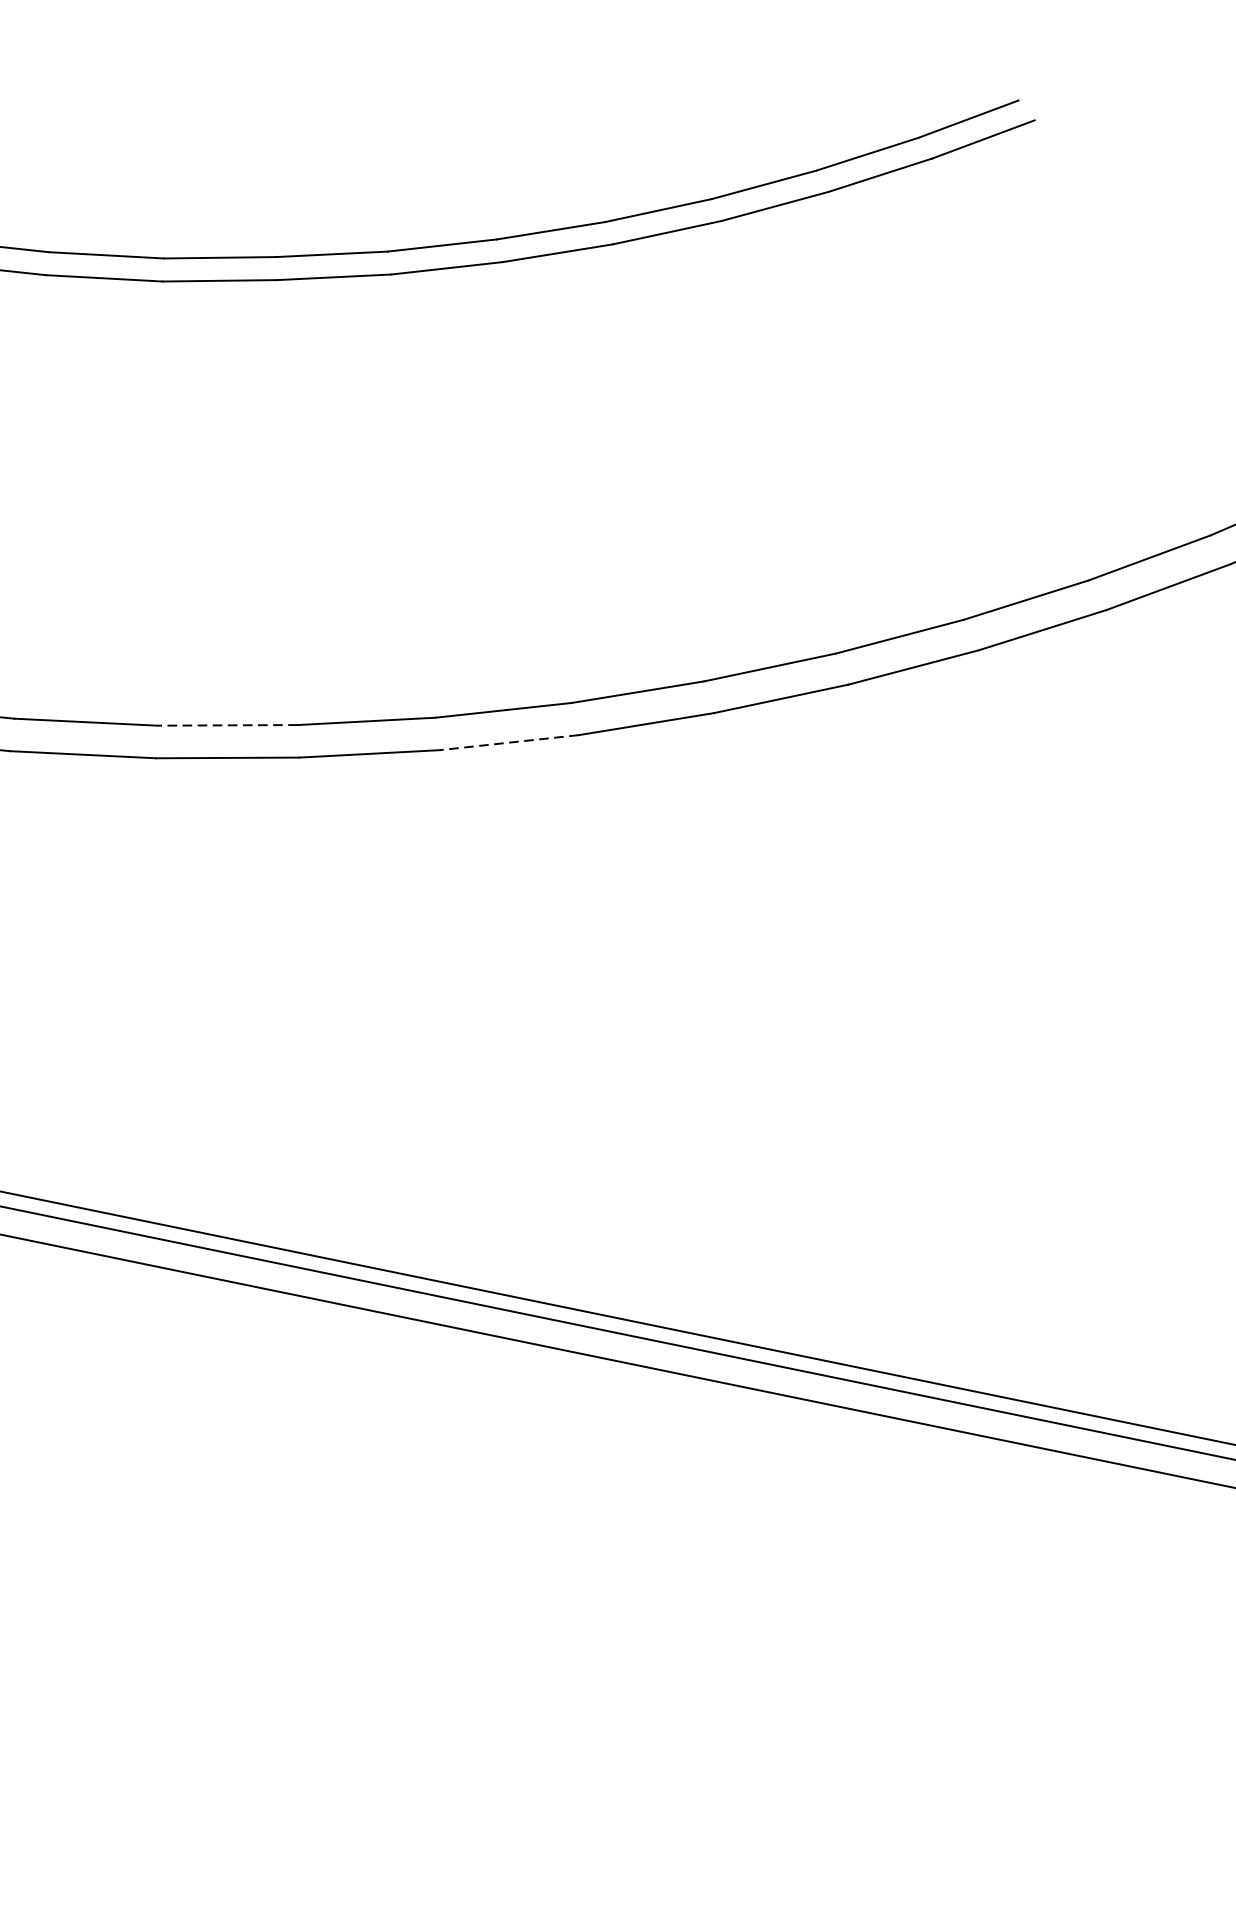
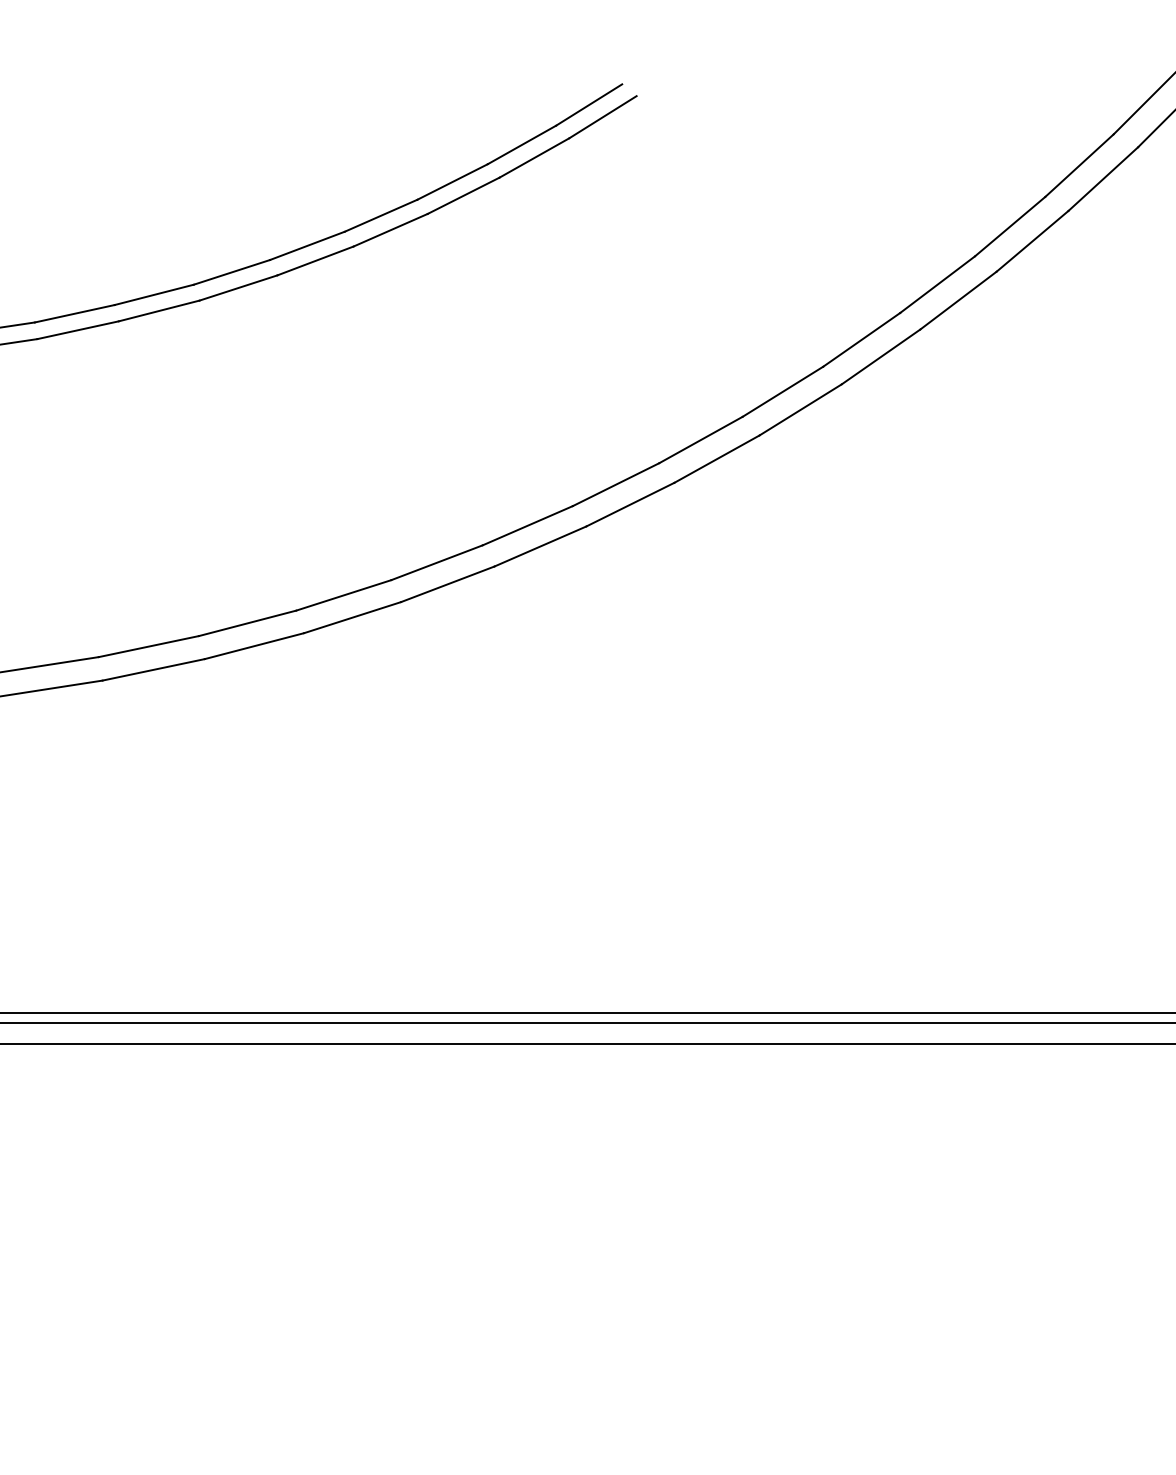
line: (227, 725) -> (148, 646), dashed -> solid
line: (509, 742) -> (352, 617), dashed -> solid

